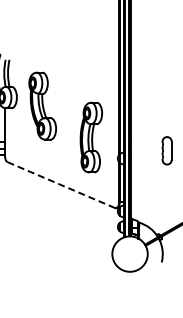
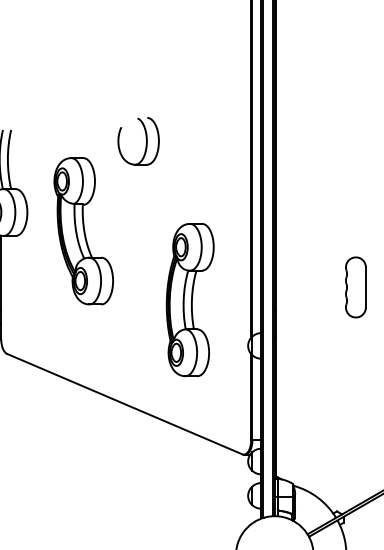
part: (67, 64) -> (137, 140), added
part: (166, 150) -> (354, 286), moved
line: (61, 185) -> (124, 404), dashed -> solid

